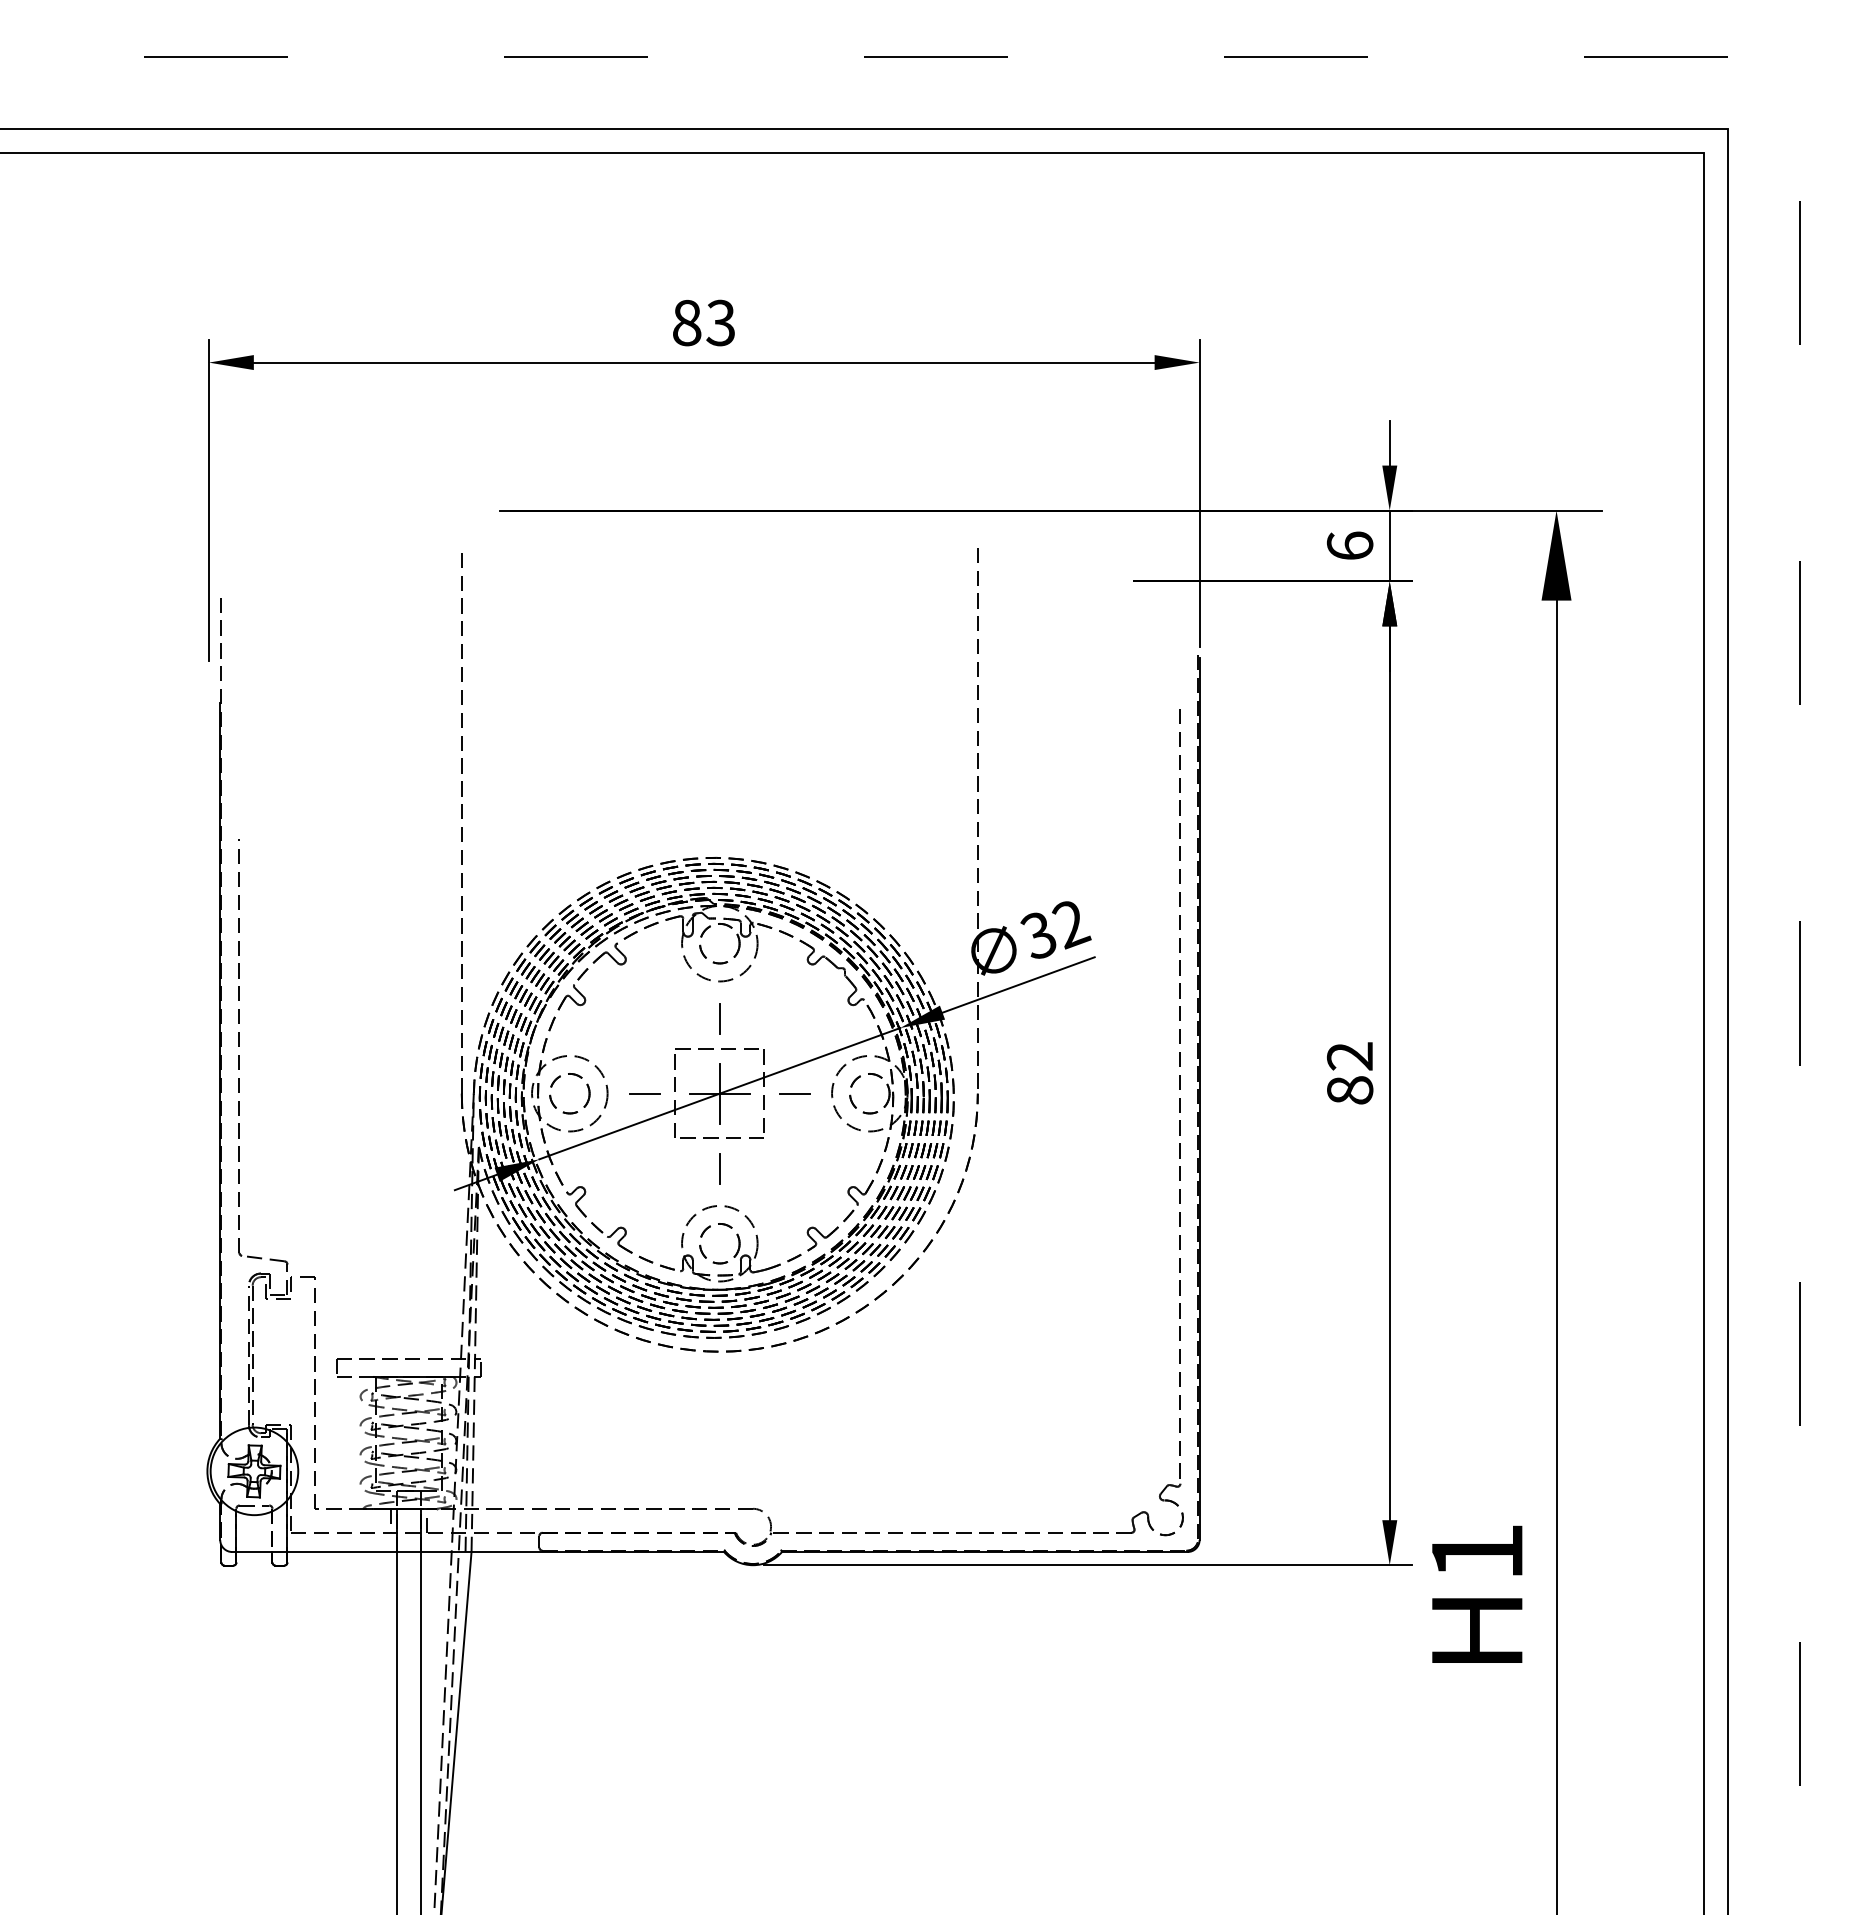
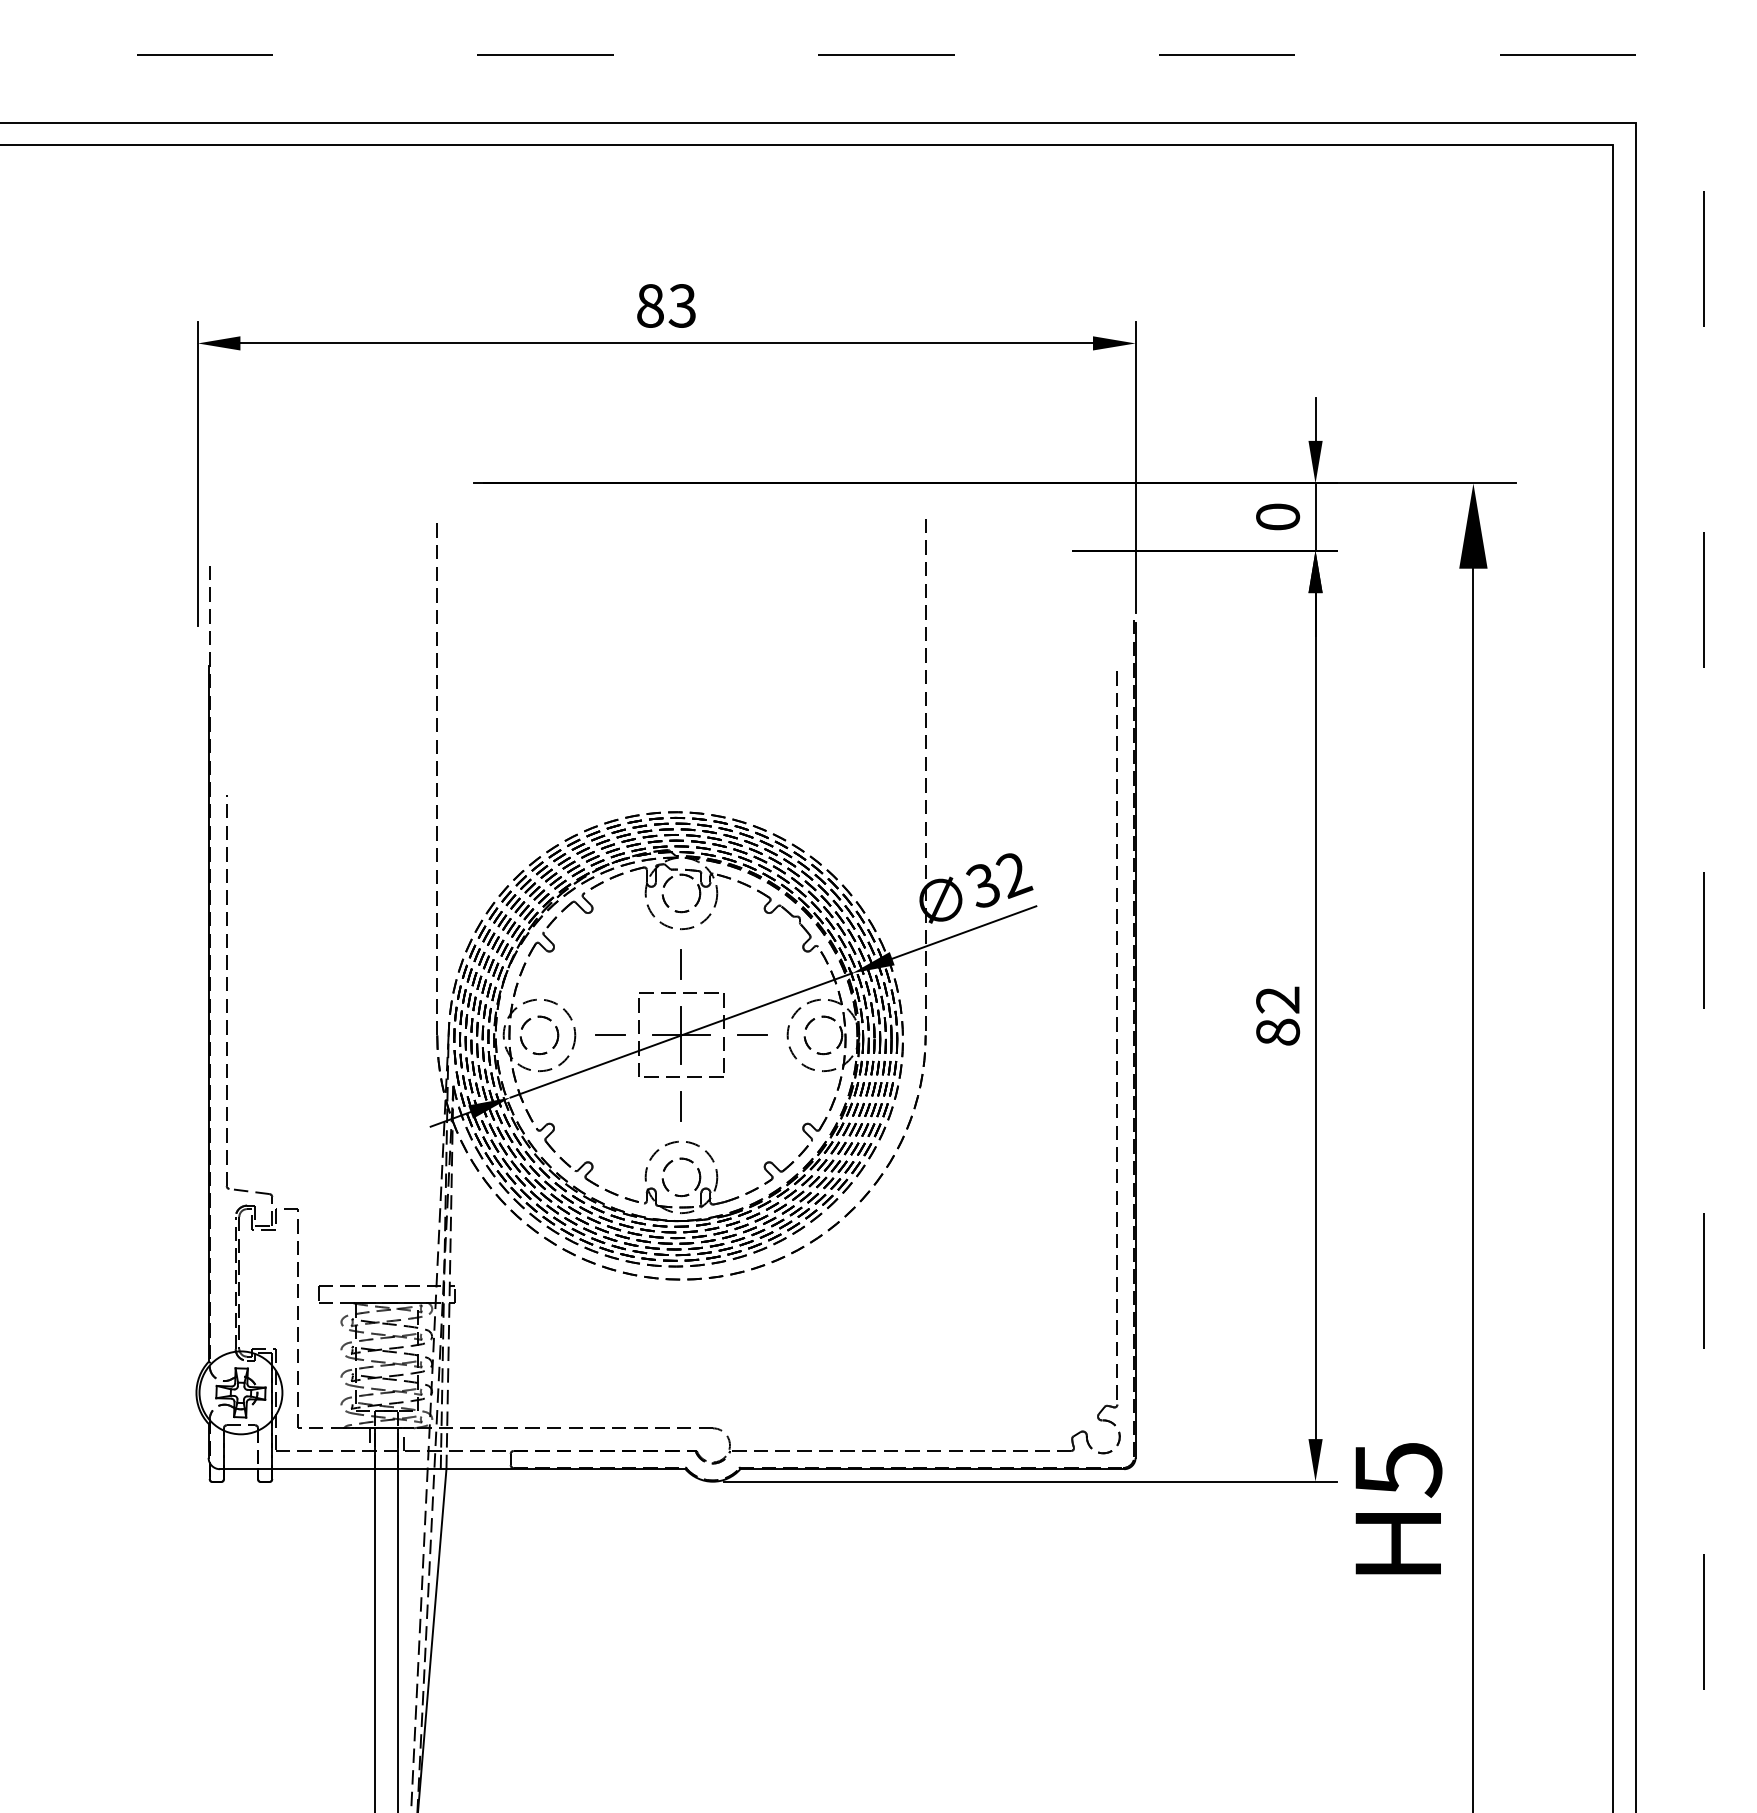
text: (1349, 545) -> (1277, 516), 6 -> 0
text: (1477, 1553) -> (1398, 1470), H1 -> H5

